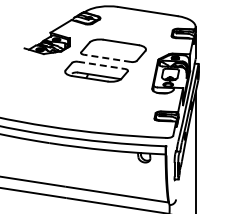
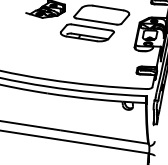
line: (107, 58) -> (96, 21), dashed -> solid
line: (101, 65) -> (91, 27), dashed -> solid

